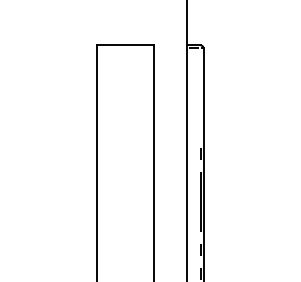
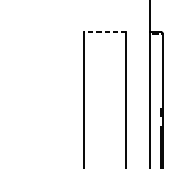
line: (125, 45) -> (105, 32), solid -> dashed

